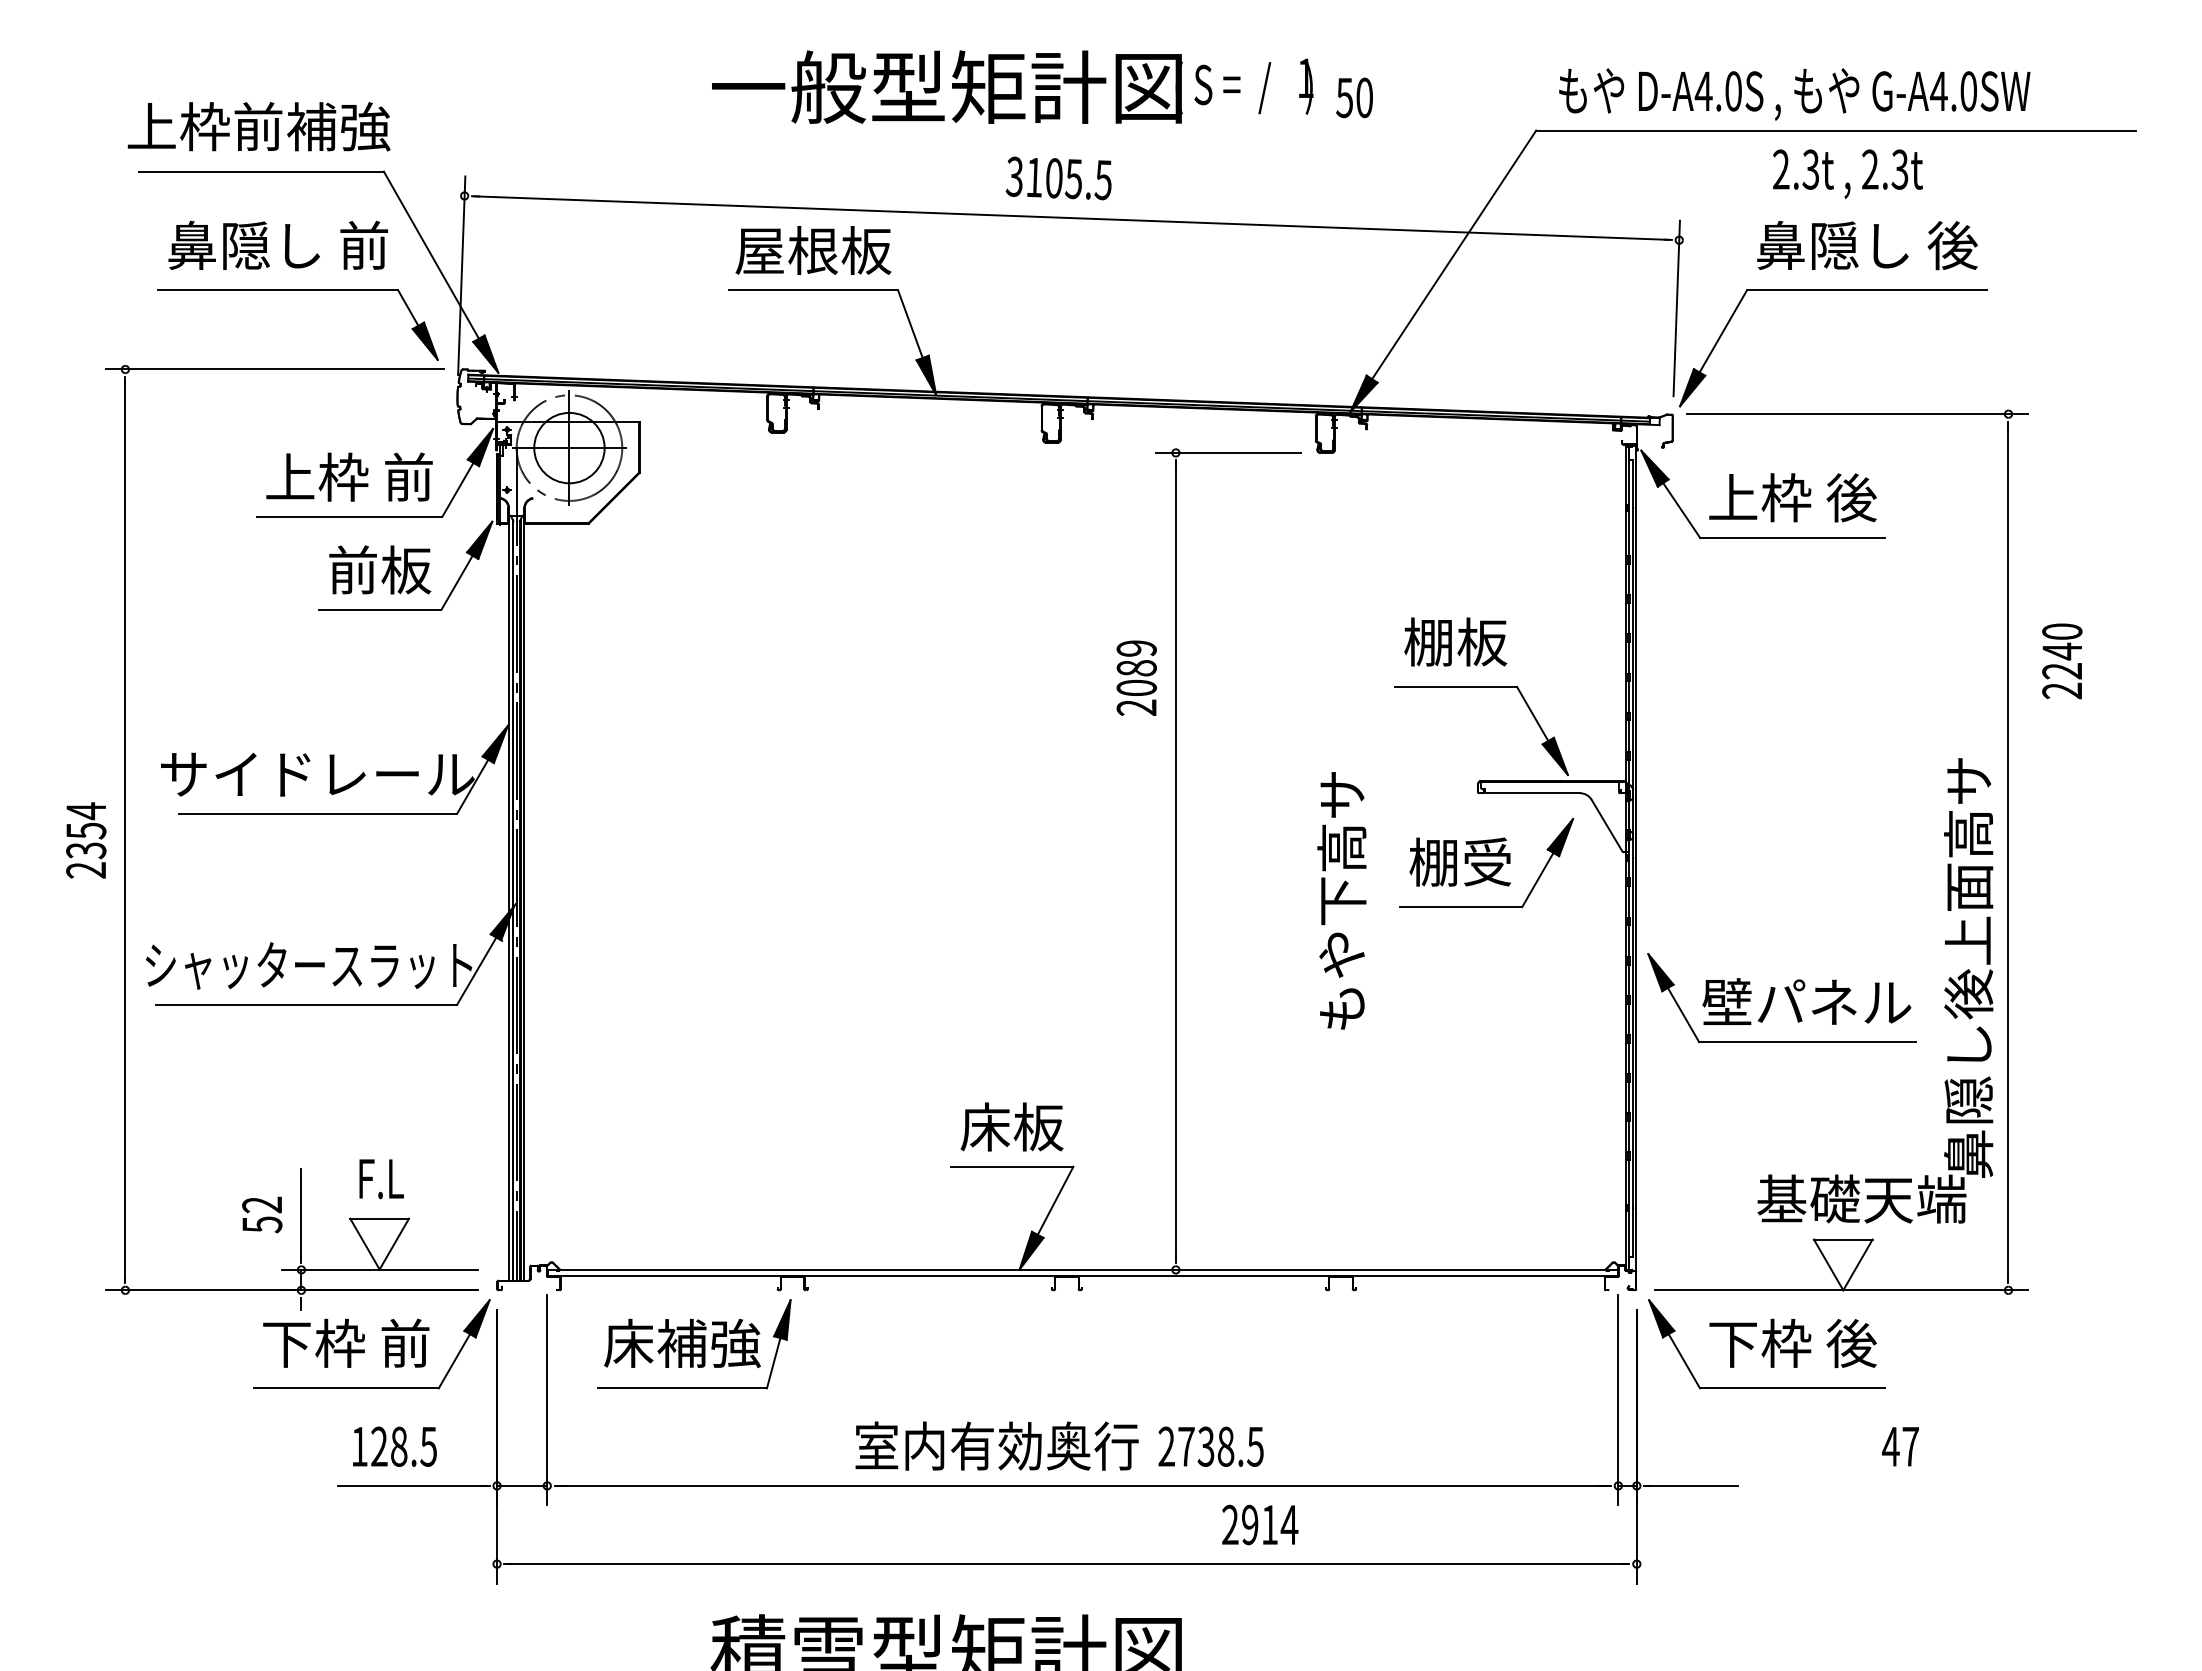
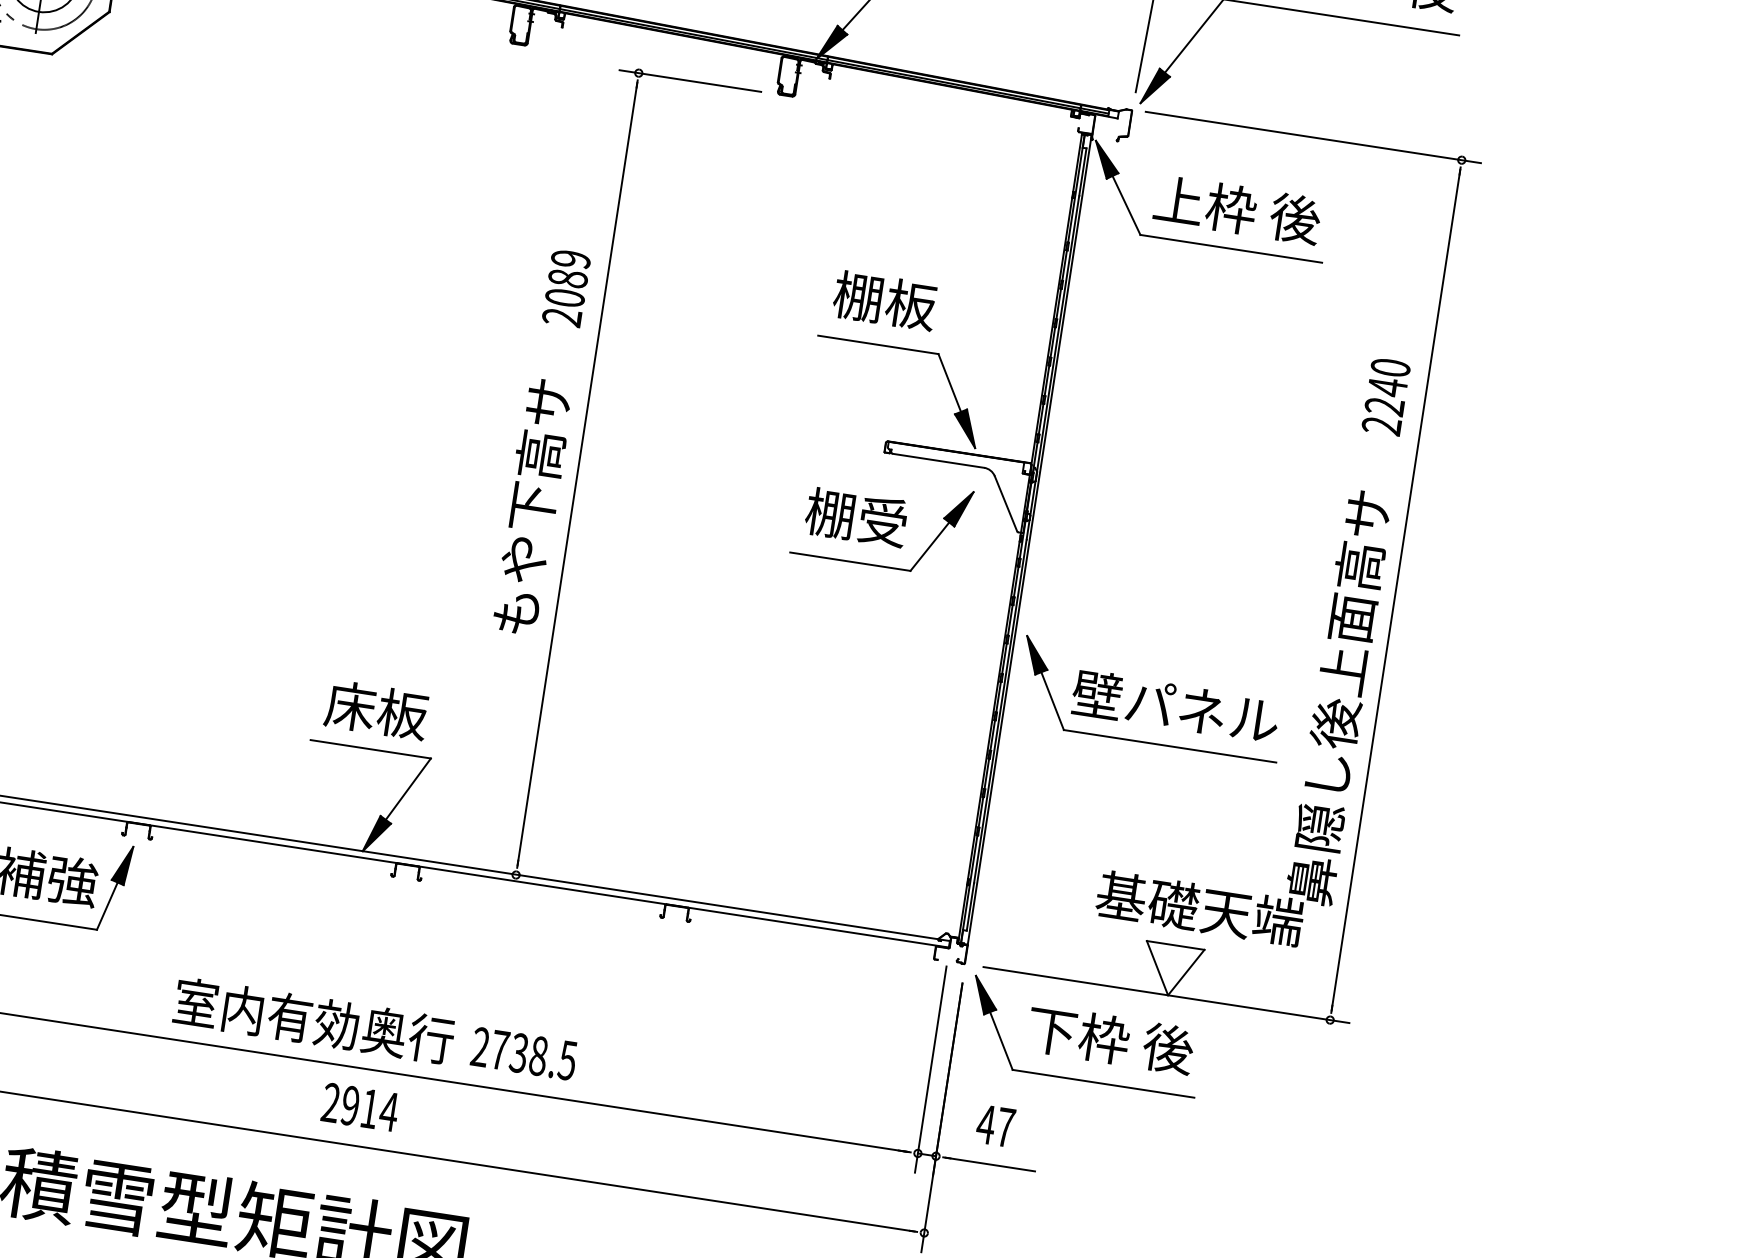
text: (2062, 661) -> (1386, 397), moved
text: (1341, 900) -> (531, 506), moved
text: (1900, 1446) -> (995, 1125), moved
text: (1260, 1524) -> (360, 1106), moved

